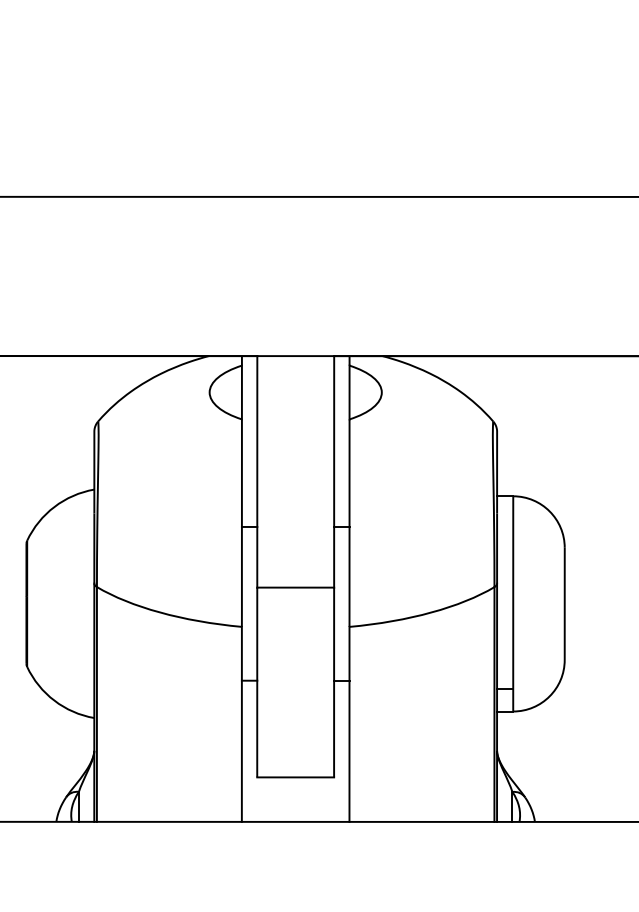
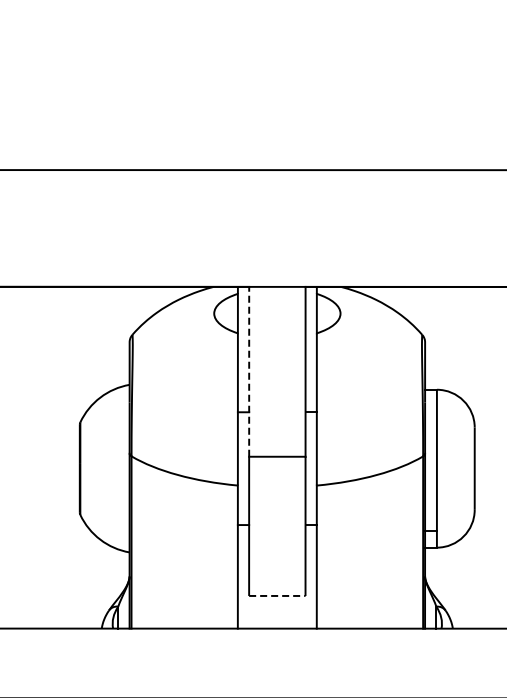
line: (257, 471) -> (249, 371), solid -> dashed
line: (295, 776) -> (277, 595), solid -> dashed

